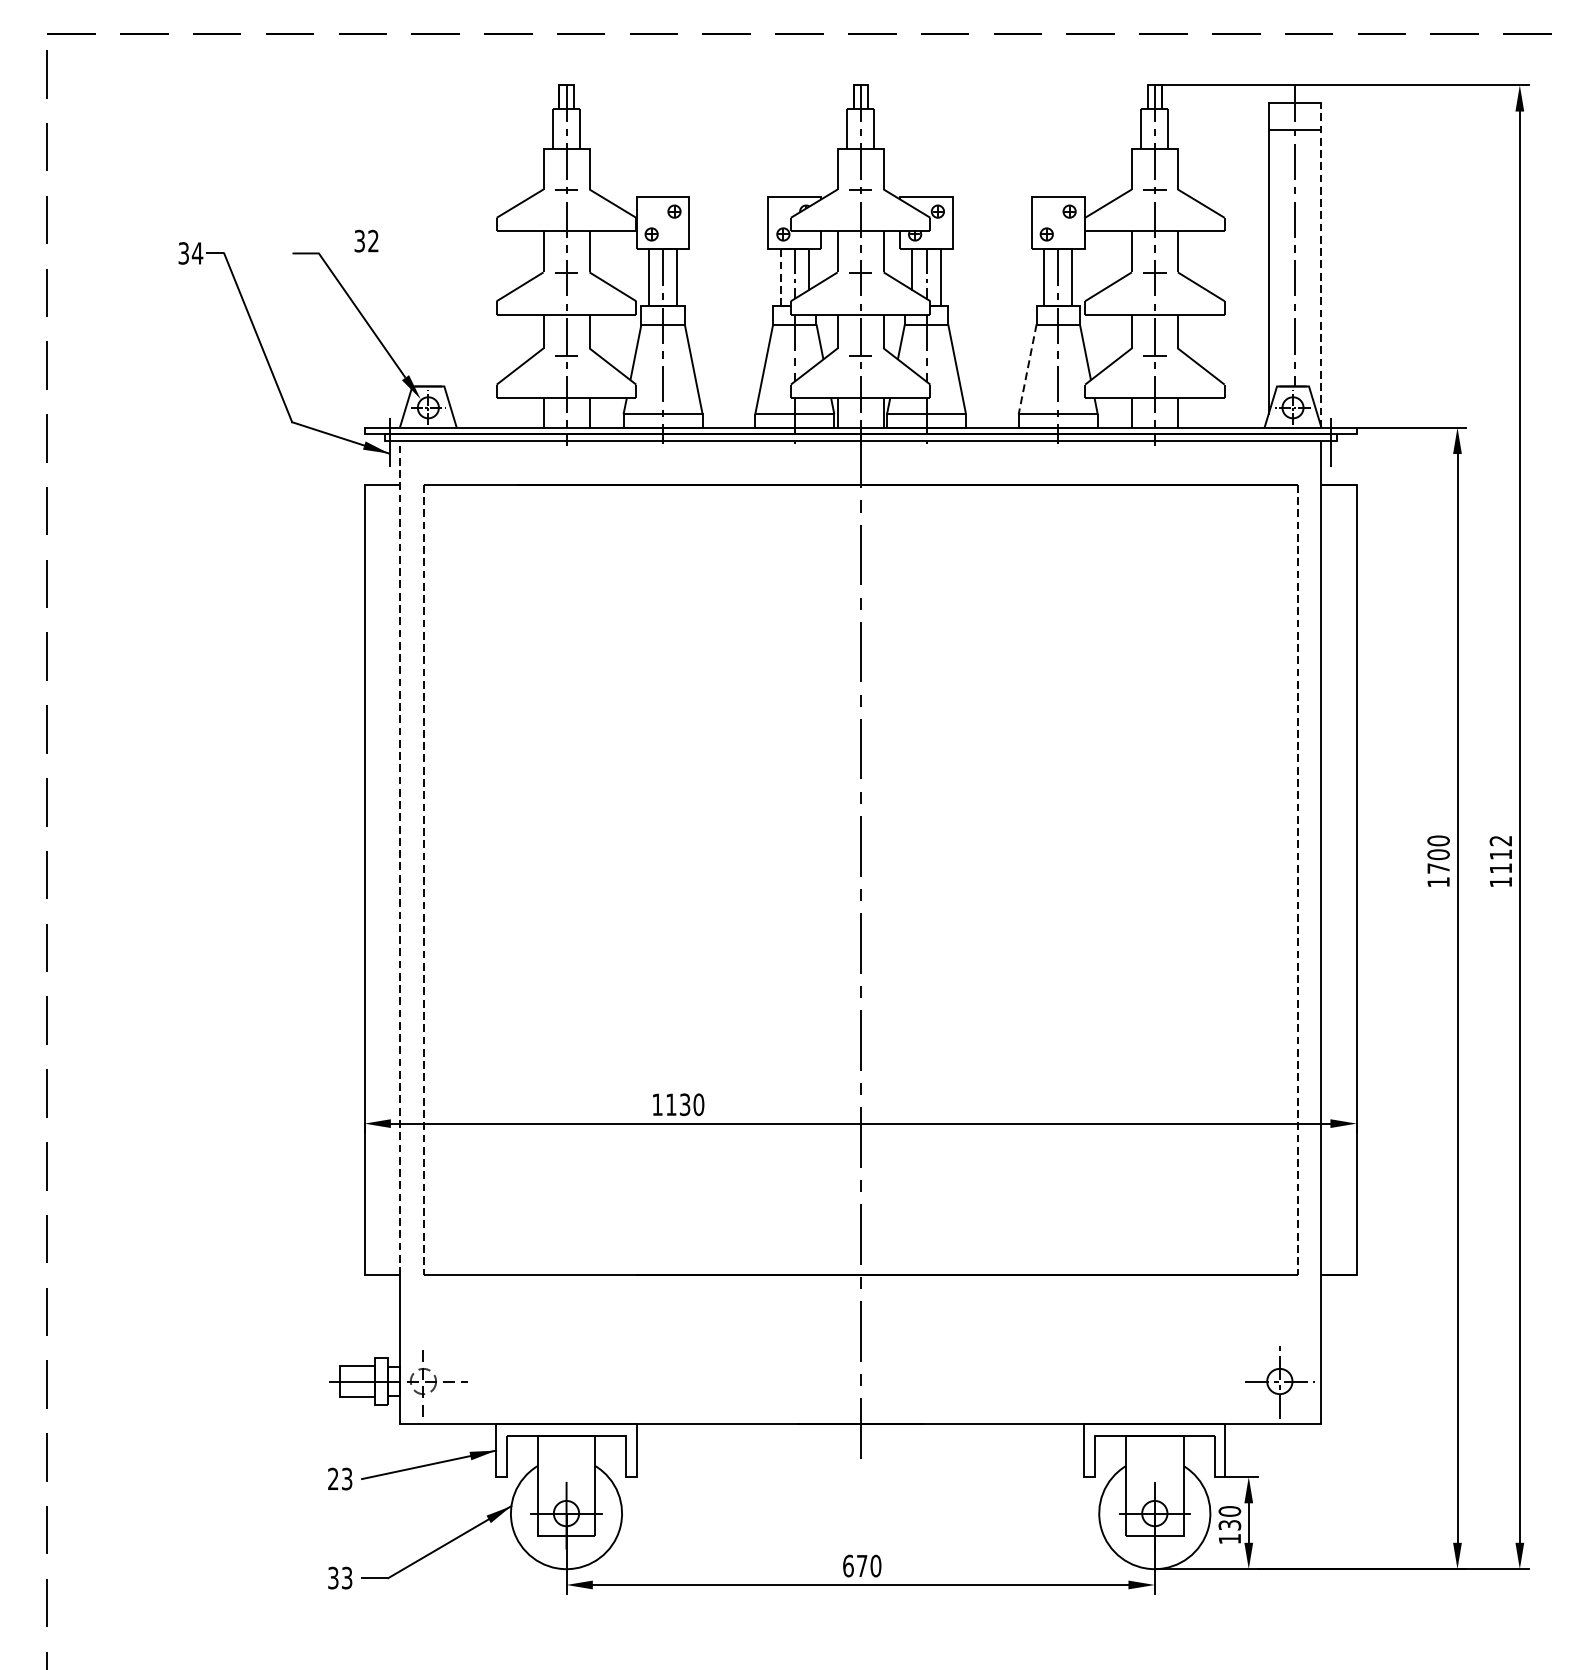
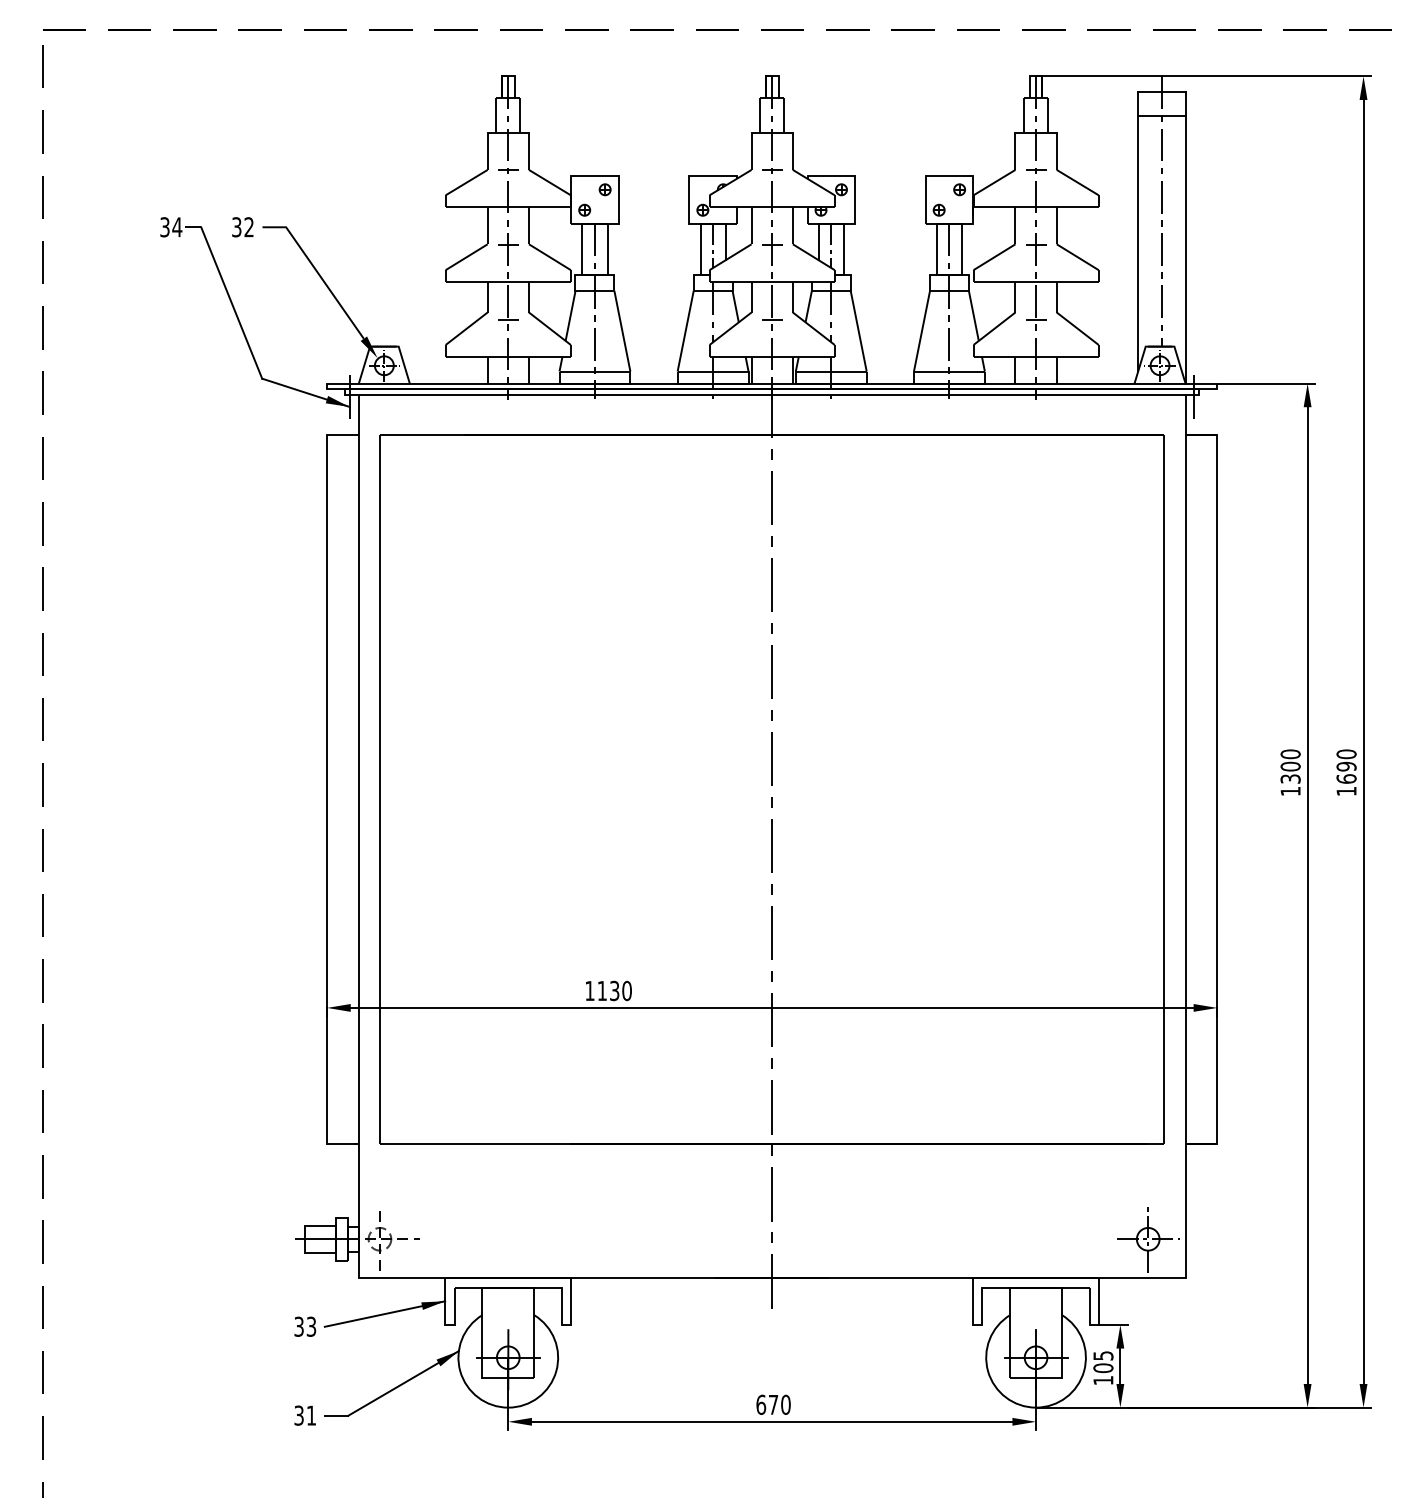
text: (366, 241) -> (242, 227), moved
line: (1321, 264) -> (1185, 237), dashed -> solid
line: (780, 278) -> (700, 249), dashed -> solid
line: (1027, 369) -> (921, 331), dashed -> solid
text: (1500, 854) -> (1346, 766), 1112 -> 1690
line: (399, 857) -> (358, 769), dashed -> solid
text: (1438, 867) -> (1290, 778), 1700 -> 1300
line: (424, 880) -> (380, 789), dashed -> solid
line: (1297, 880) -> (1164, 789), dashed -> solid
text: (332, 1478) -> (298, 1326), 23 -> 33
text: (1229, 1518) -> (1103, 1362), 130 -> 105
text: (347, 1577) -> (311, 1415), 33 -> 31

